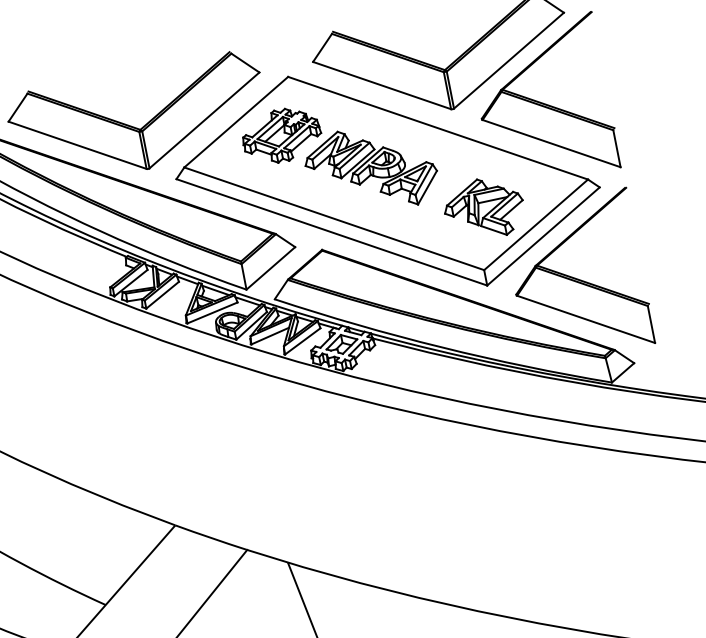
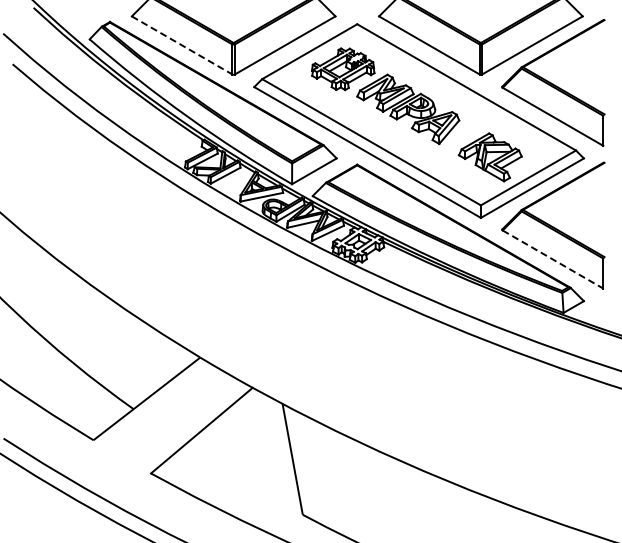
line: (78, 145) -> (182, 45), solid -> dashed
line: (586, 319) -> (553, 259), solid -> dashed

